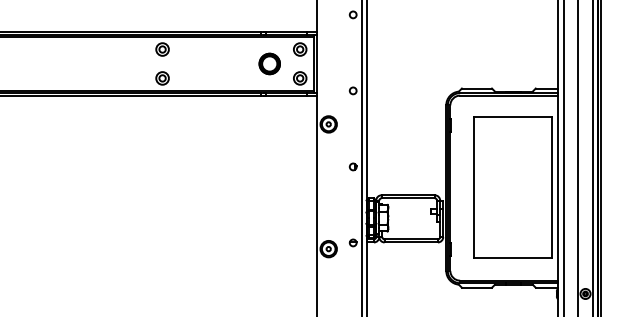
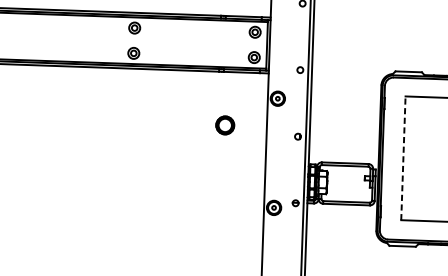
part: (269, 63) -> (225, 125), moved
line: (474, 187) -> (403, 158), solid -> dashed

